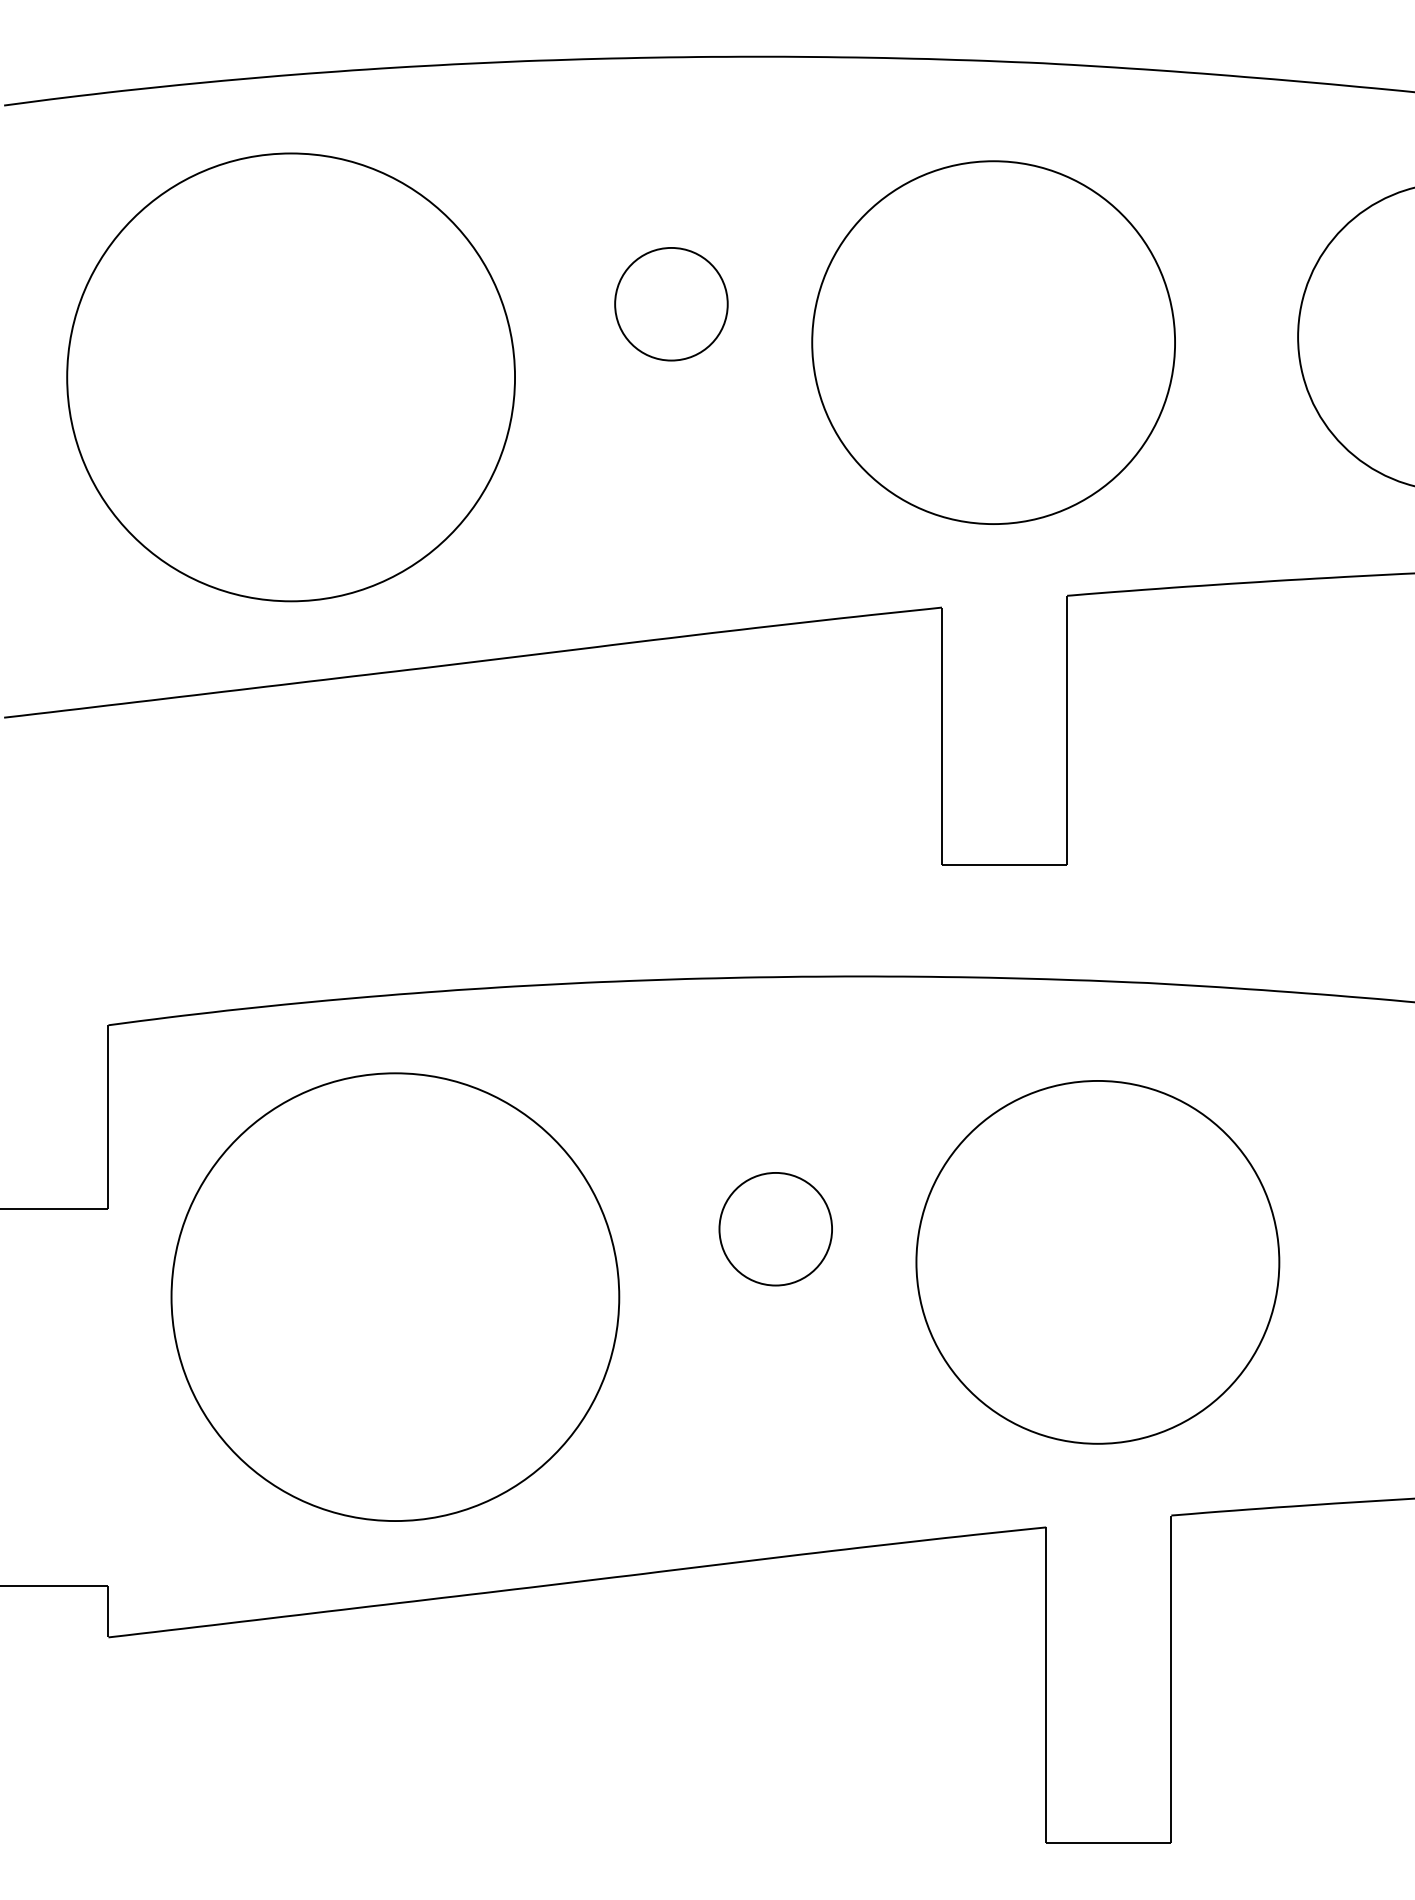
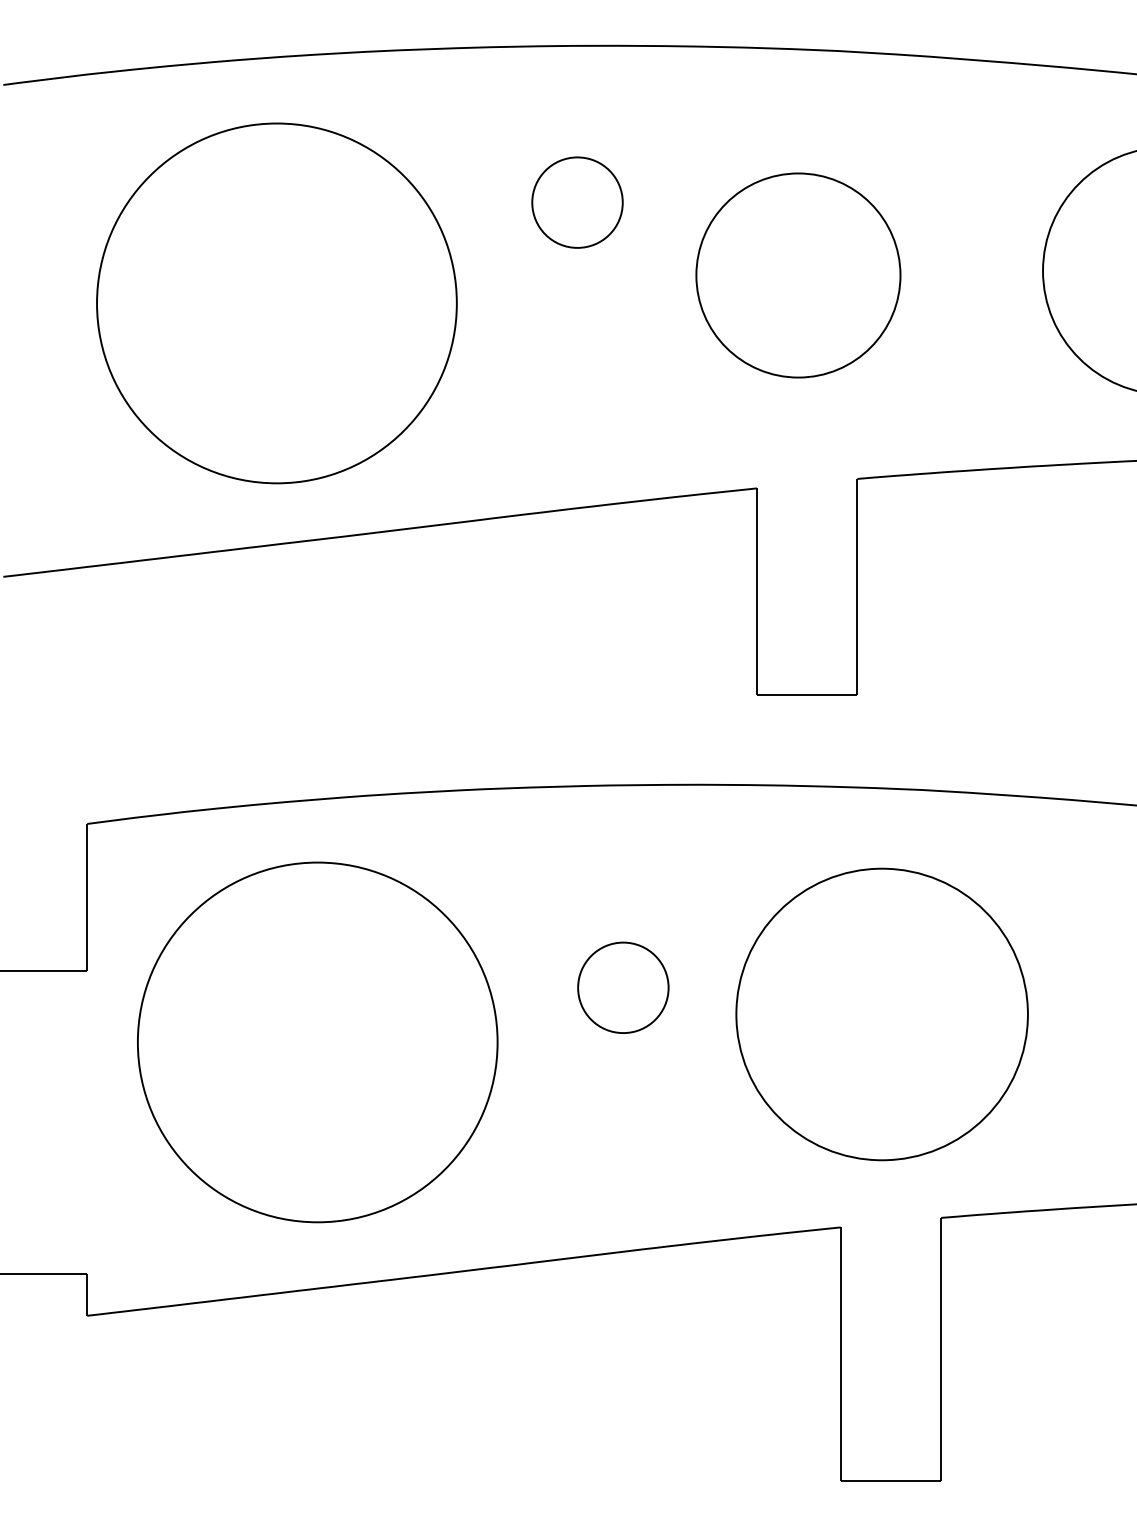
part: (671, 304) -> (577, 202), moved
part: (993, 342) -> (798, 275), size x0.7
part: (290, 377) -> (276, 303), moved

